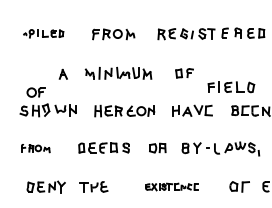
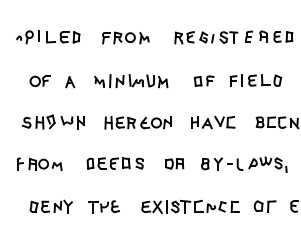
part: (43, 33) -> (48, 37), size x1.43
part: (230, 87) -> (255, 80), moved
part: (35, 91) -> (39, 80), moved
part: (35, 147) -> (39, 163), size x1.43
part: (172, 186) -> (190, 206), size x1.67

